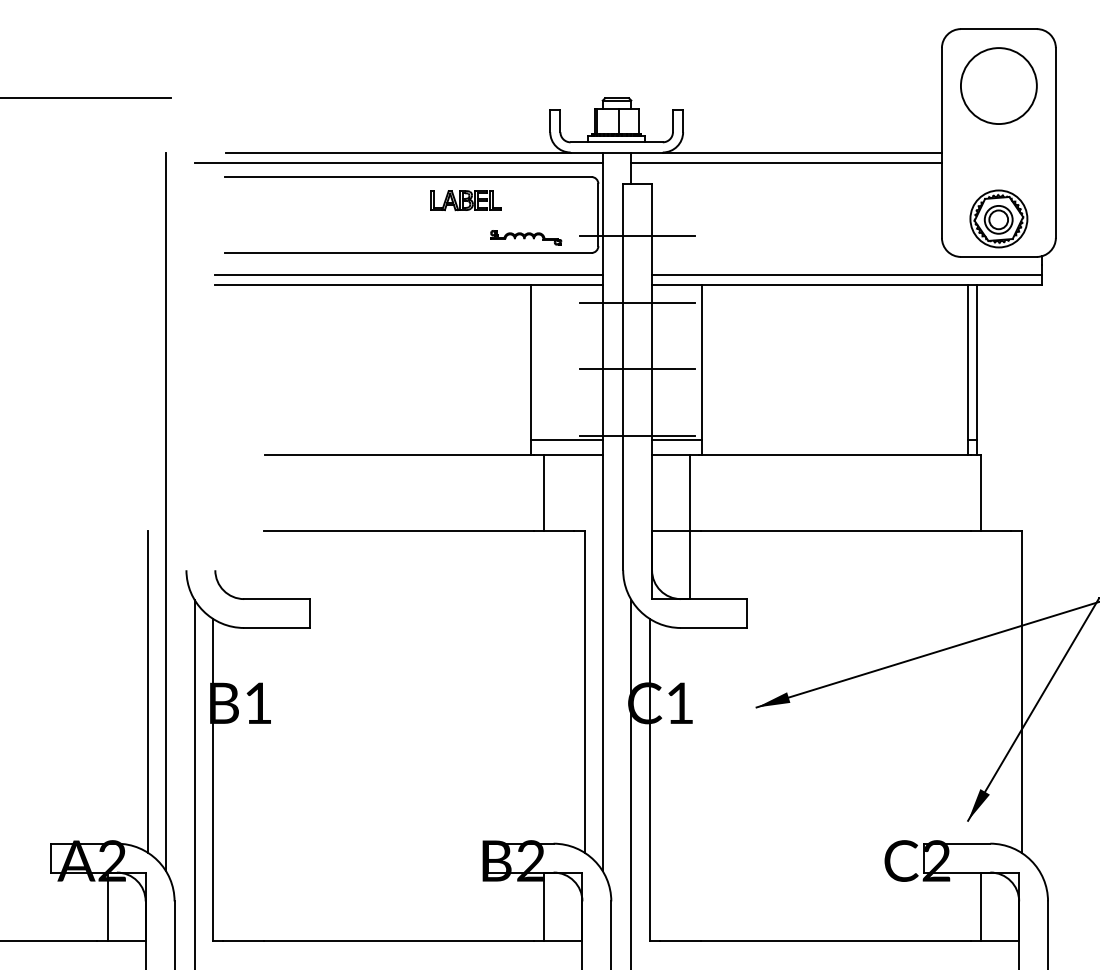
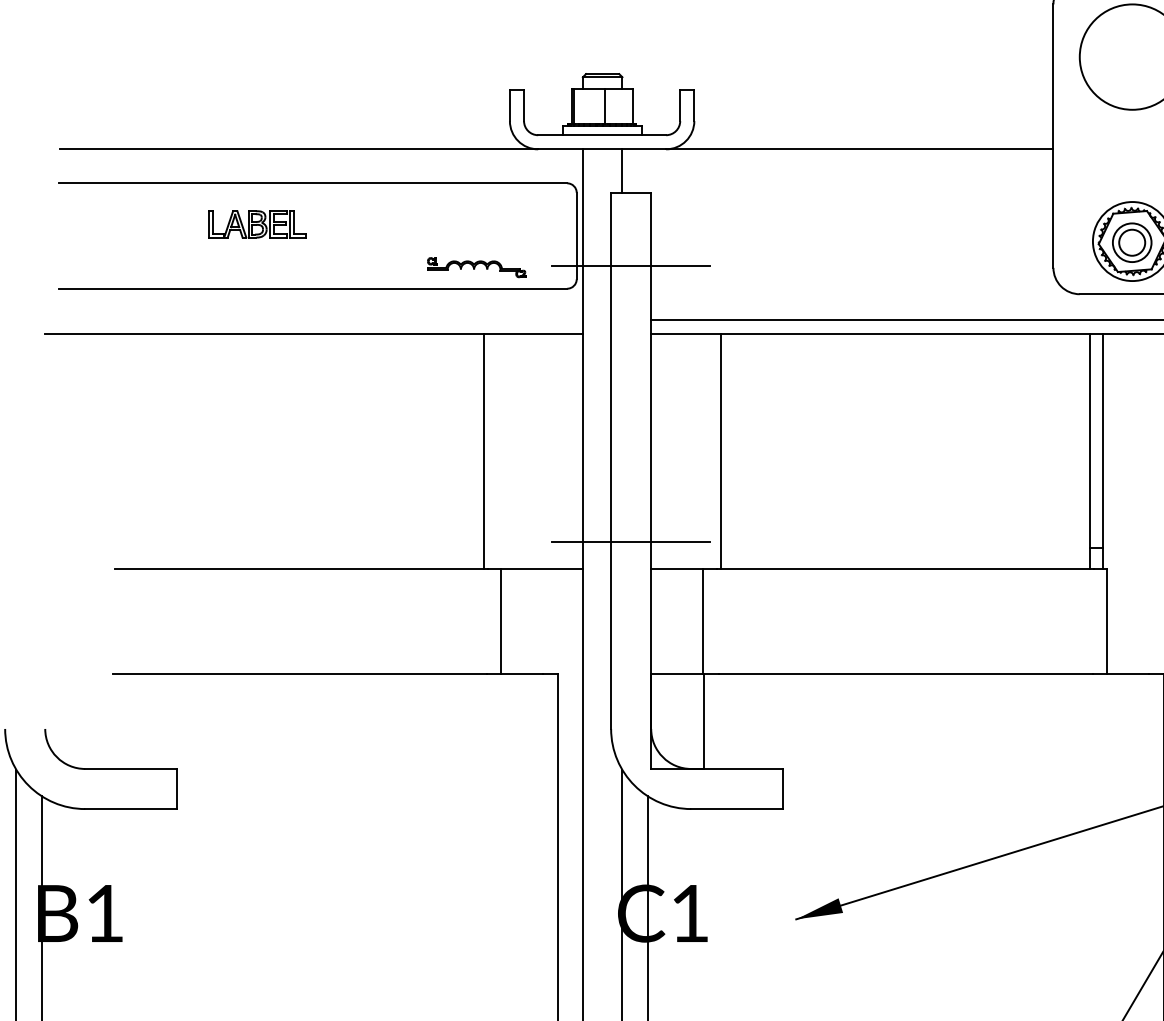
line: (398, 162) -> (299, 163), removed
line: (786, 162) -> (837, 163), removed
part: (465, 200) -> (256, 224), moved
line: (408, 275) -> (313, 319), removed
line: (637, 302) -> (631, 357), removed
line: (637, 369) -> (631, 450), removed
line: (566, 439) -> (532, 547), removed
line: (677, 439) -> (686, 547), removed

